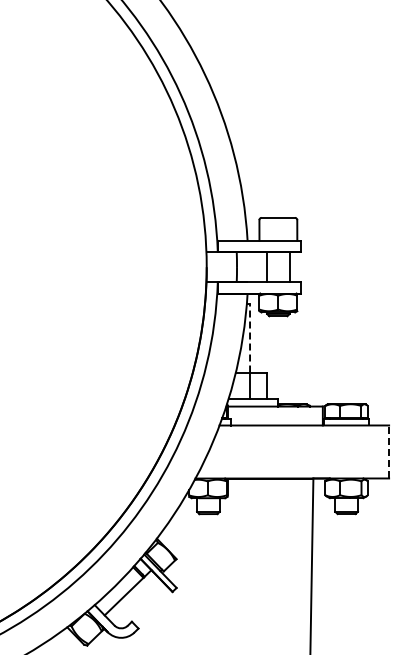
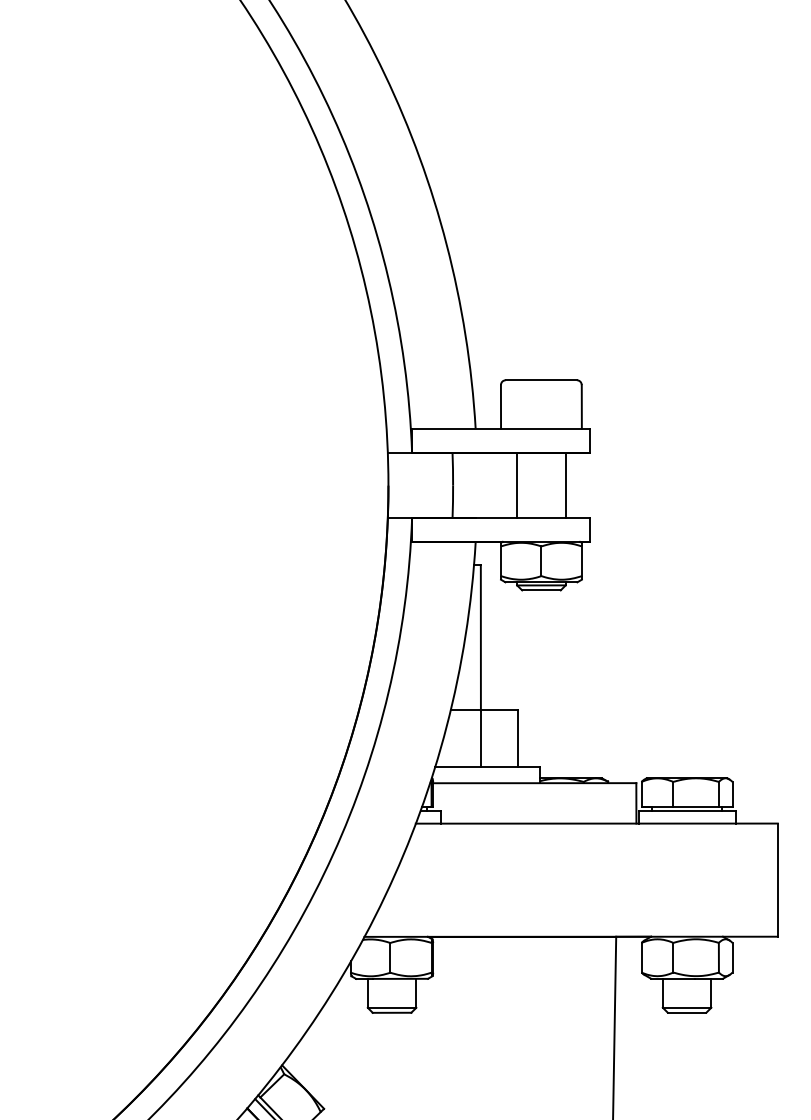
line: (250, 337) -> (481, 635), dashed -> solid
line: (389, 451) -> (778, 879), dashed -> solid

